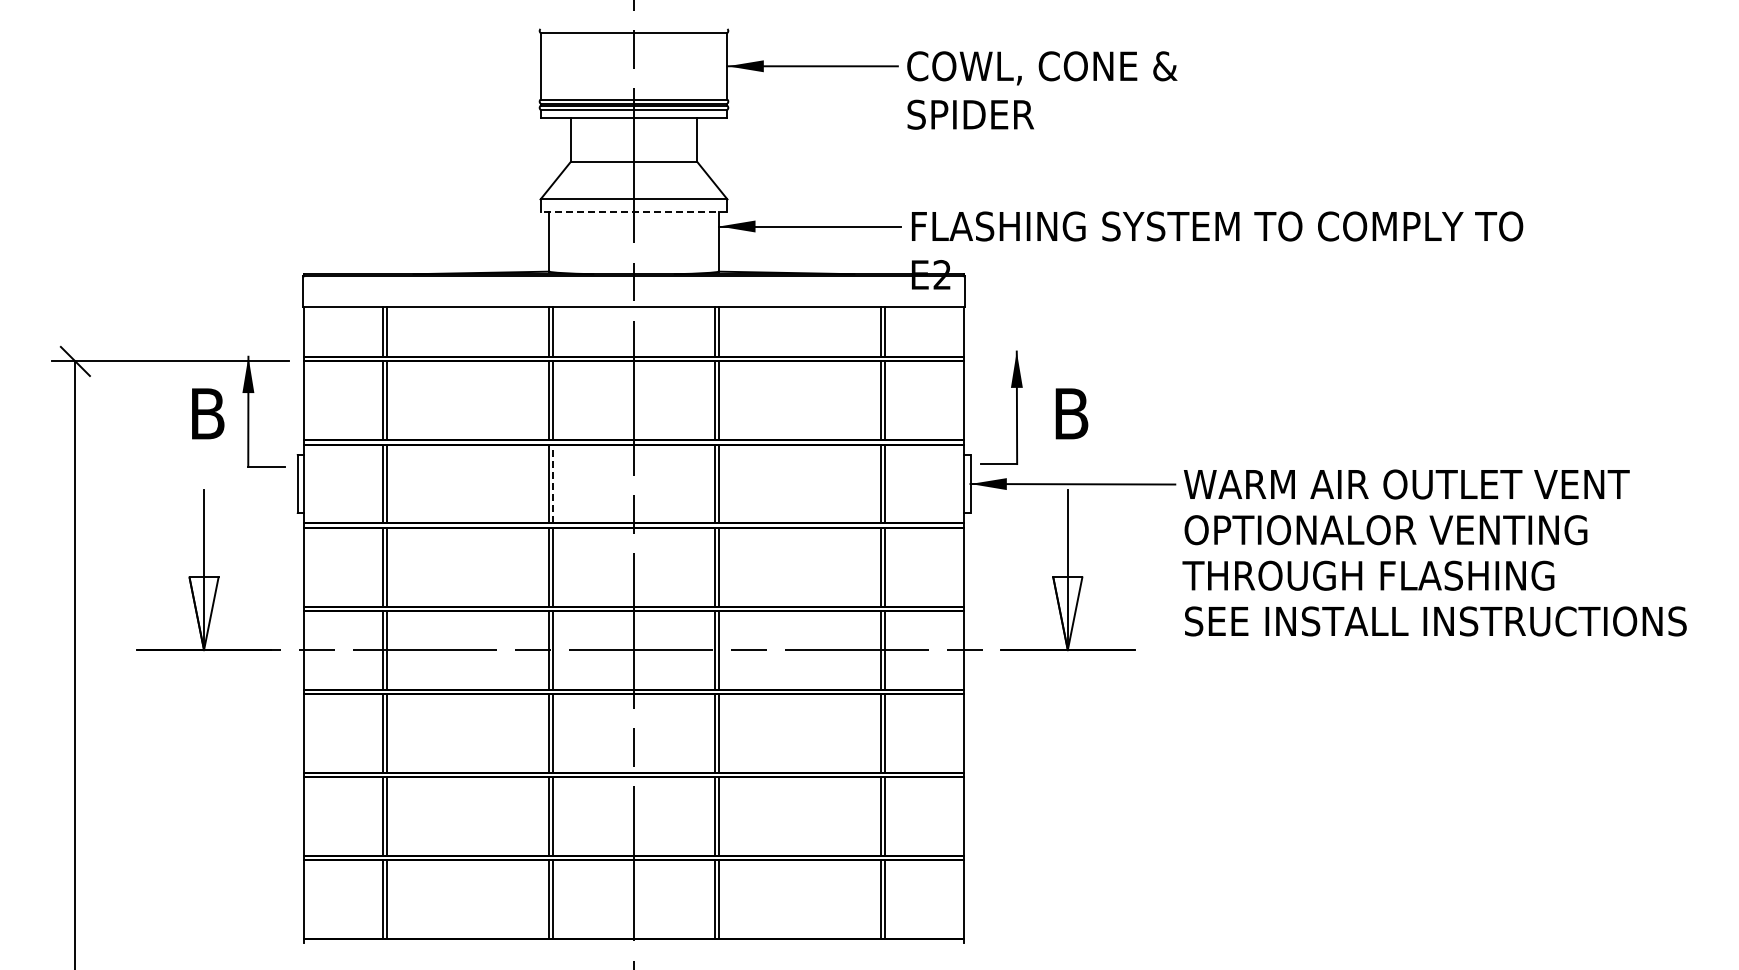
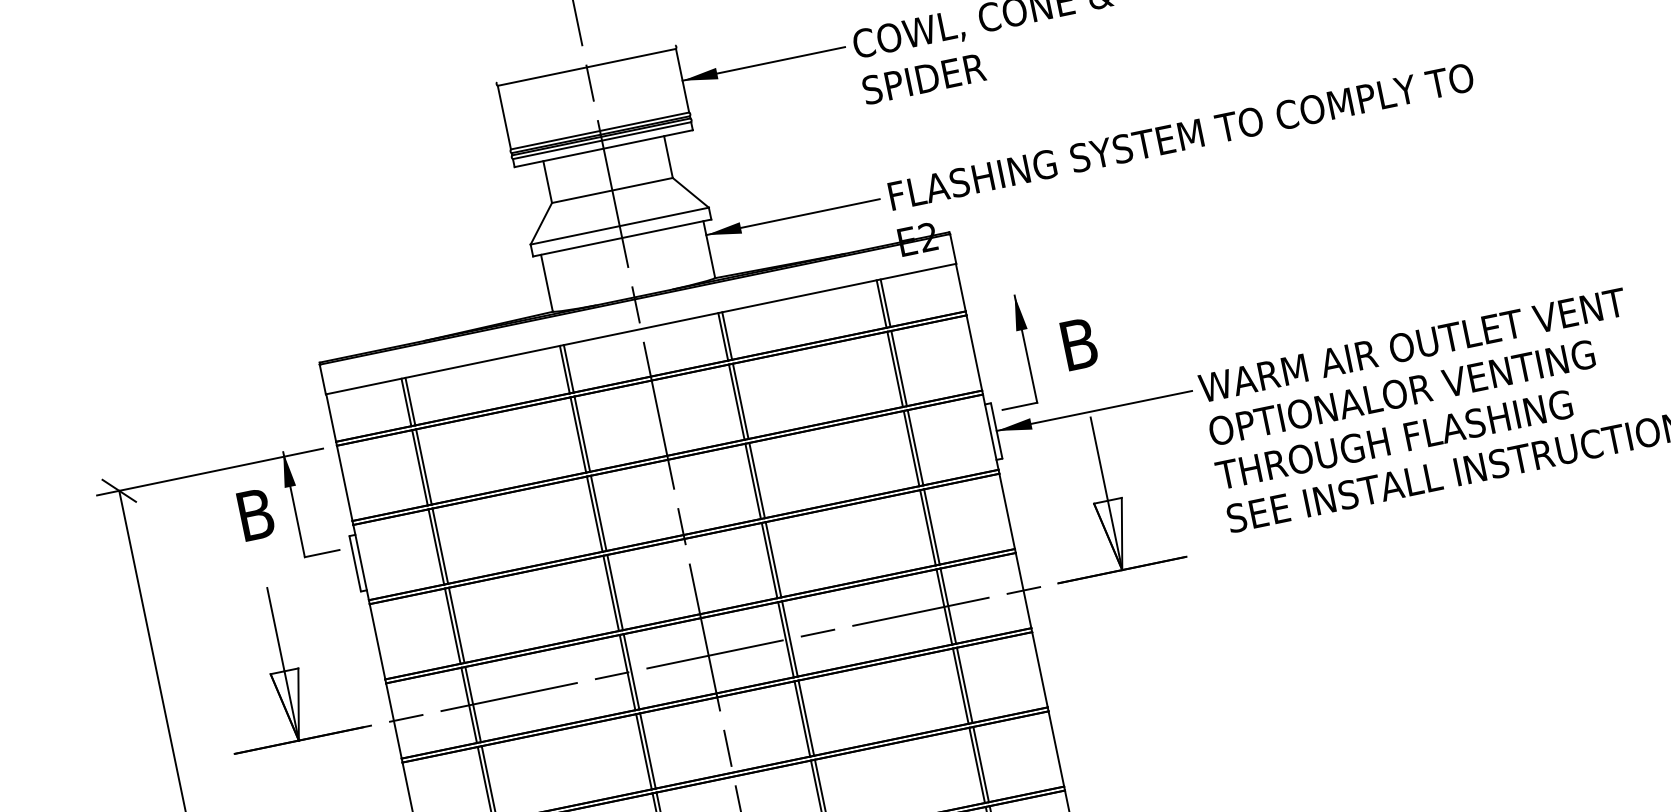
line: (633, 211) -> (621, 237), dashed -> solid
line: (553, 483) -> (599, 512), dashed -> solid

